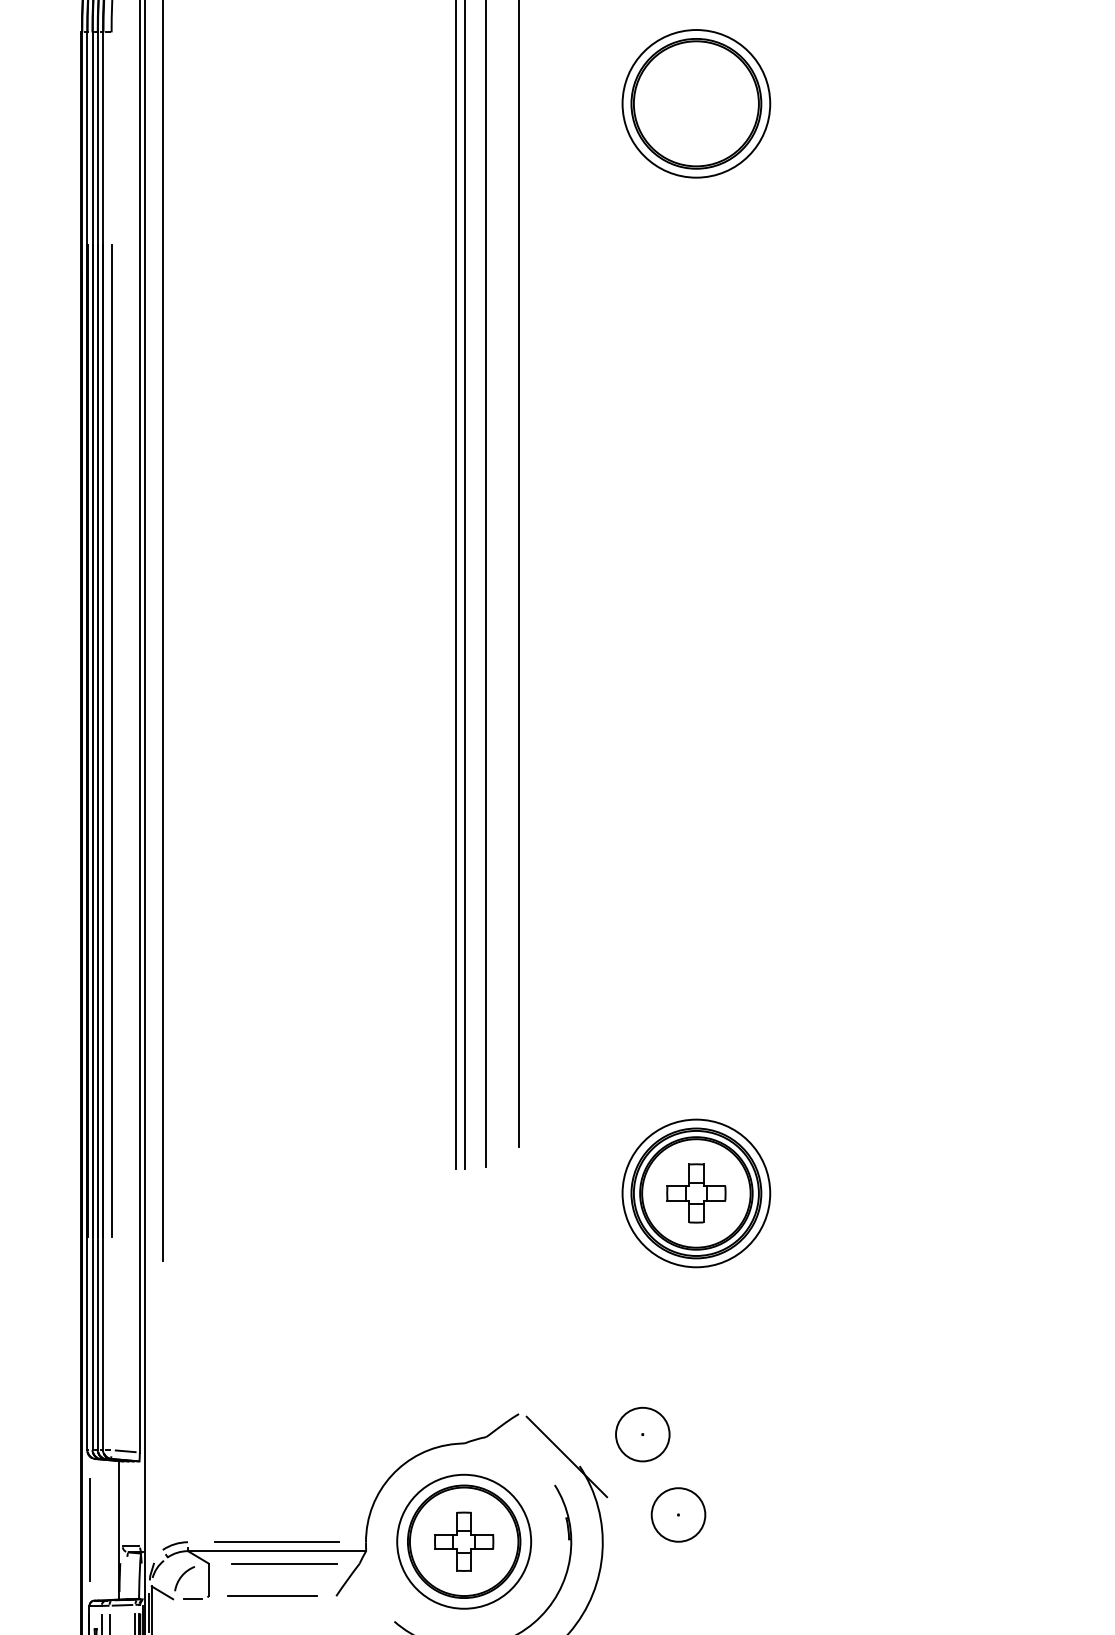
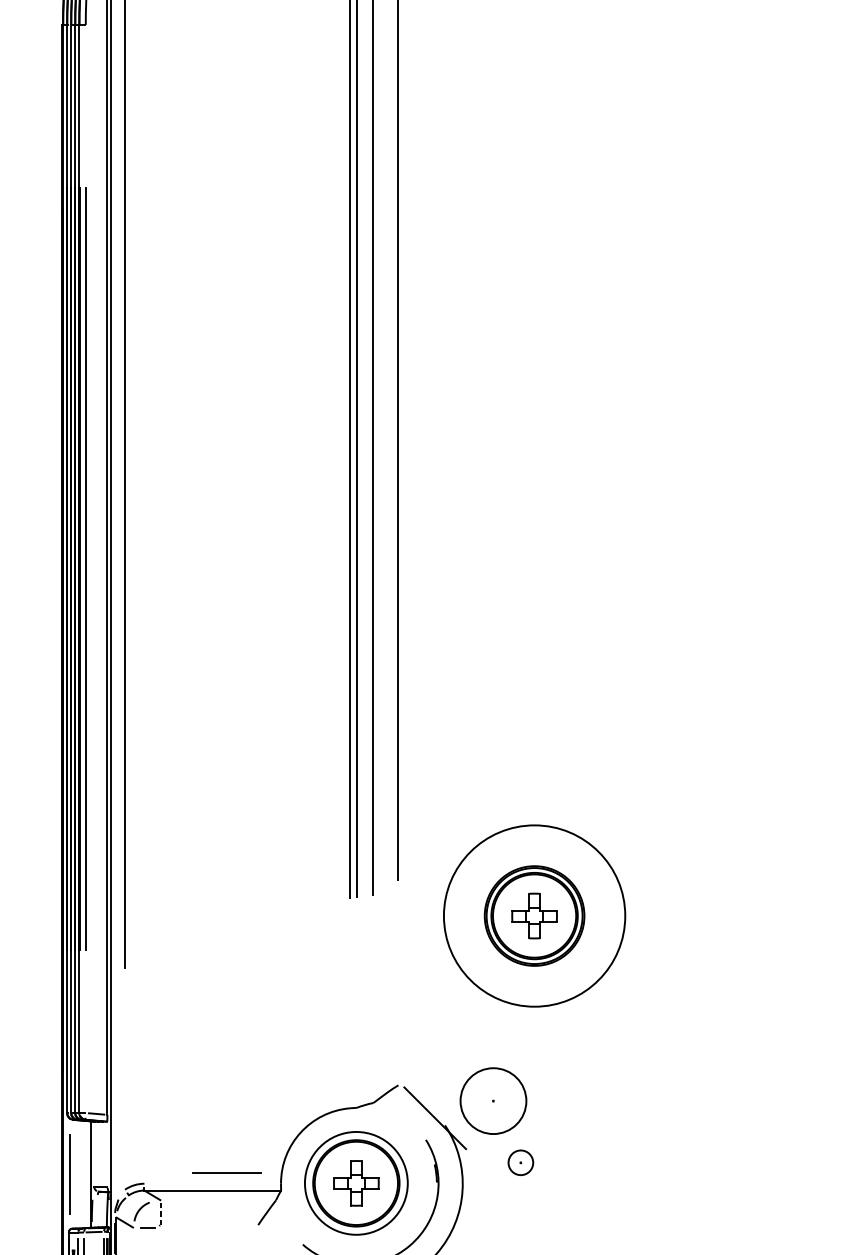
part: (696, 103) -> (534, 79), removed
circle: (696, 1193) -> (534, 916), size x1.6
circle: (642, 1434) -> (493, 1101), size x1.6
circle: (678, 1514) -> (520, 1162), size x0.6
line: (276, 1541) -> (212, 1183), removed
line: (284, 1563) -> (218, 1200), removed
line: (209, 1579) -> (160, 1212), solid -> dashed
line: (272, 1595) -> (226, 1172), moved

